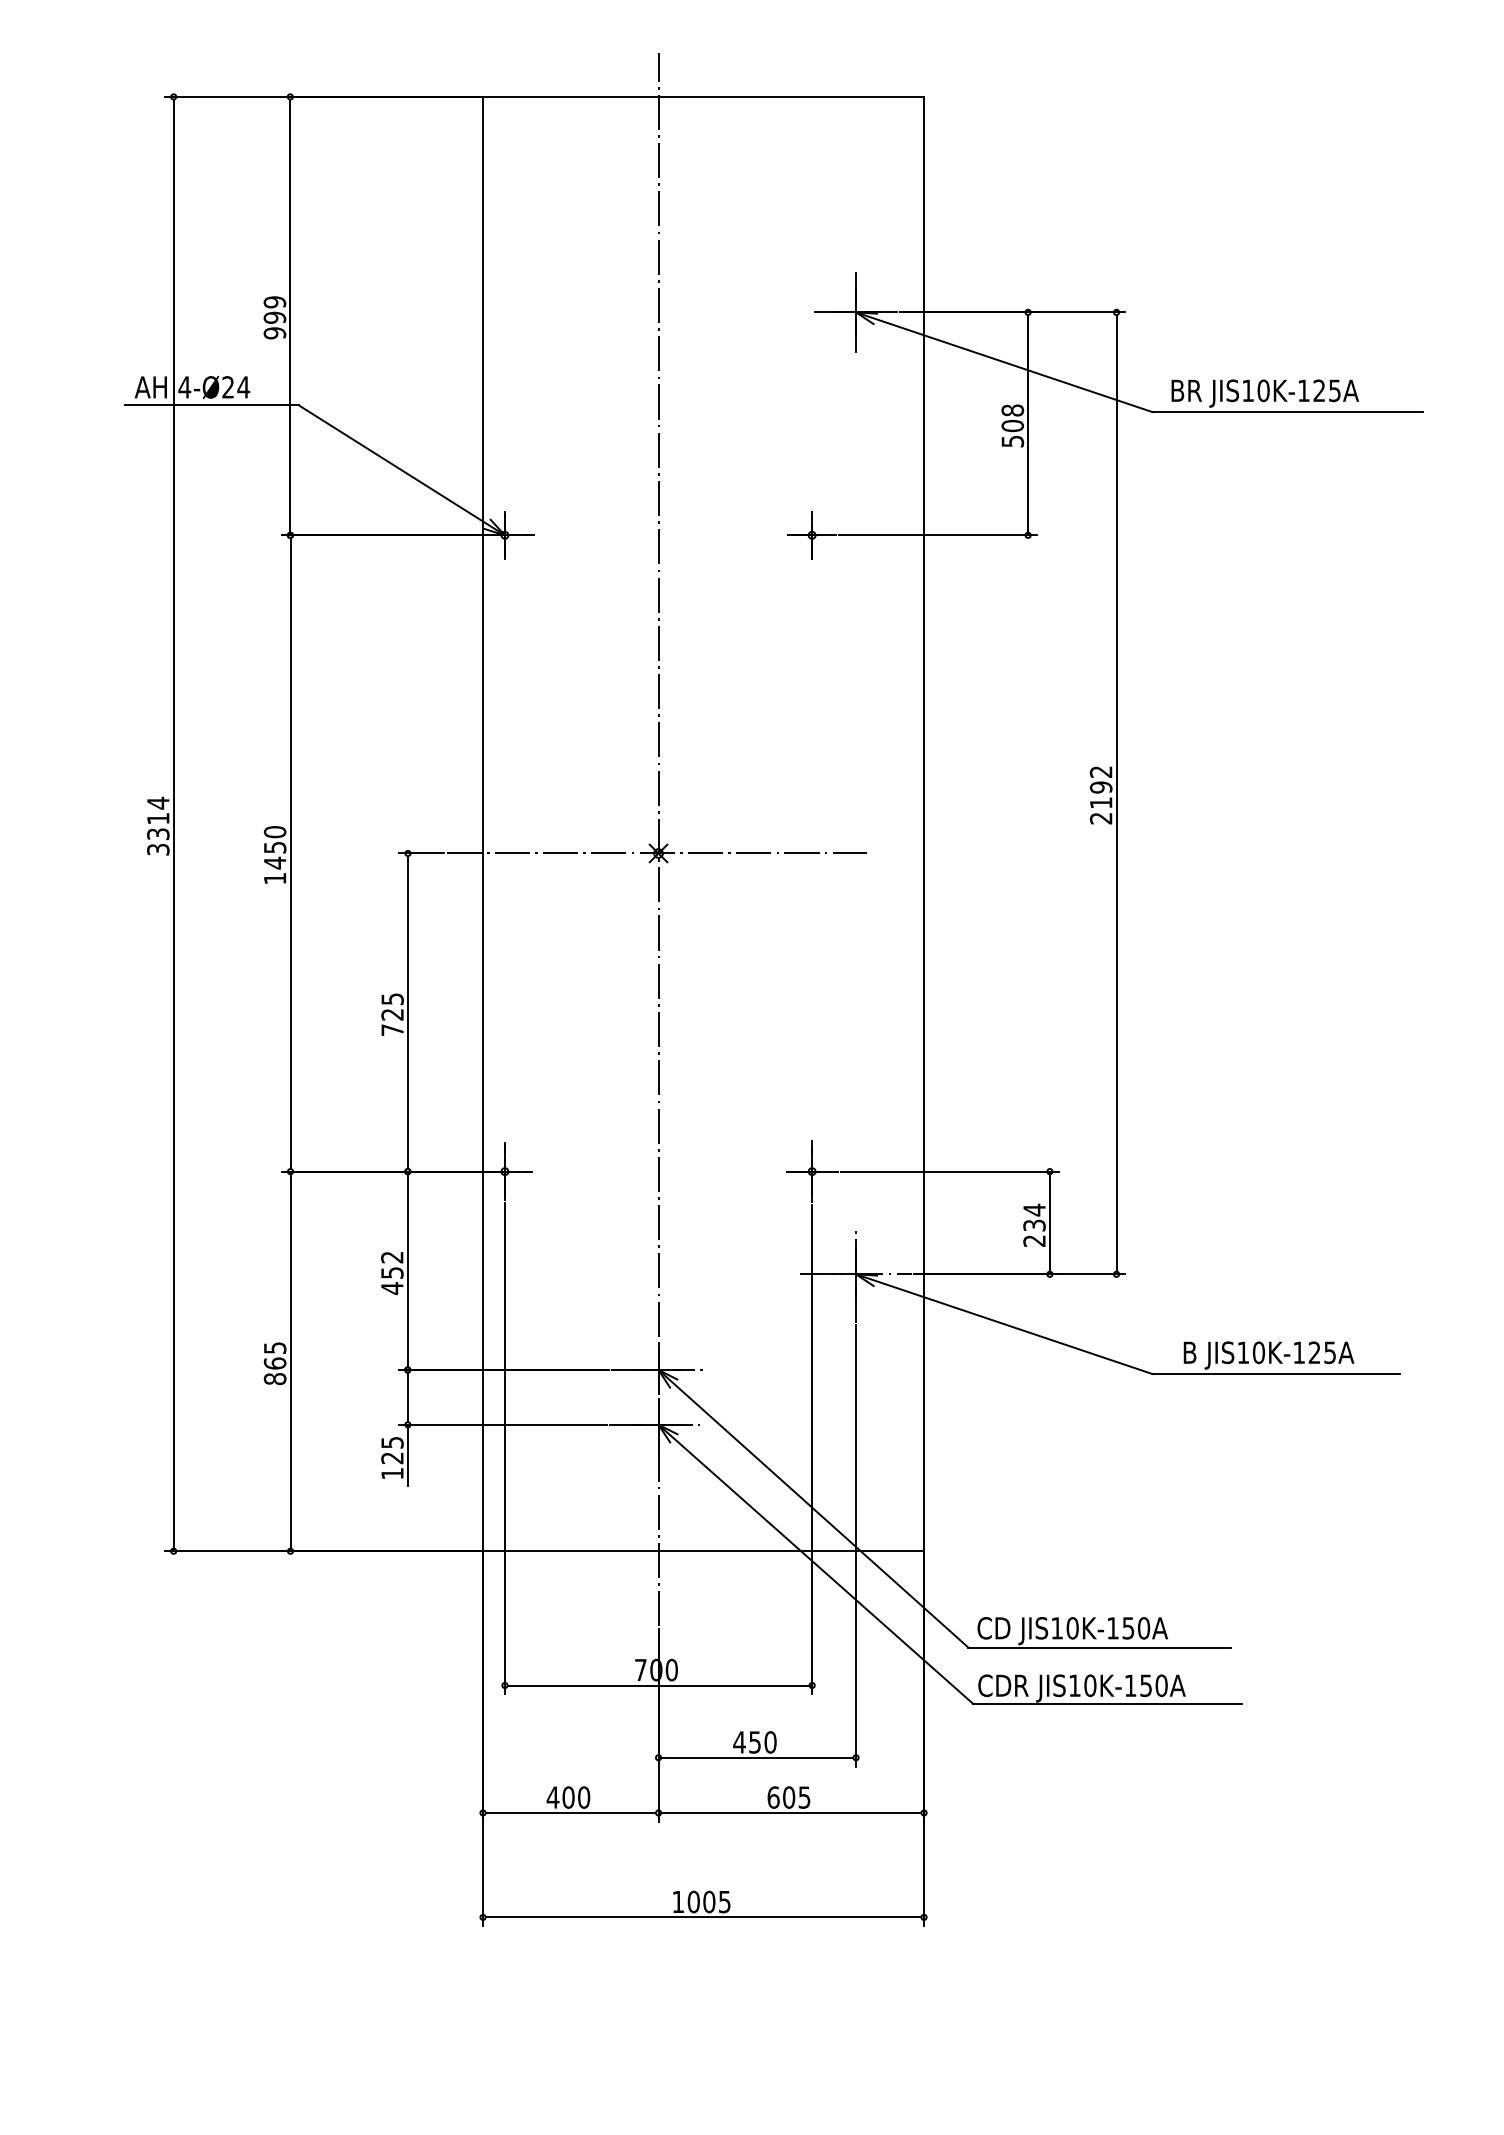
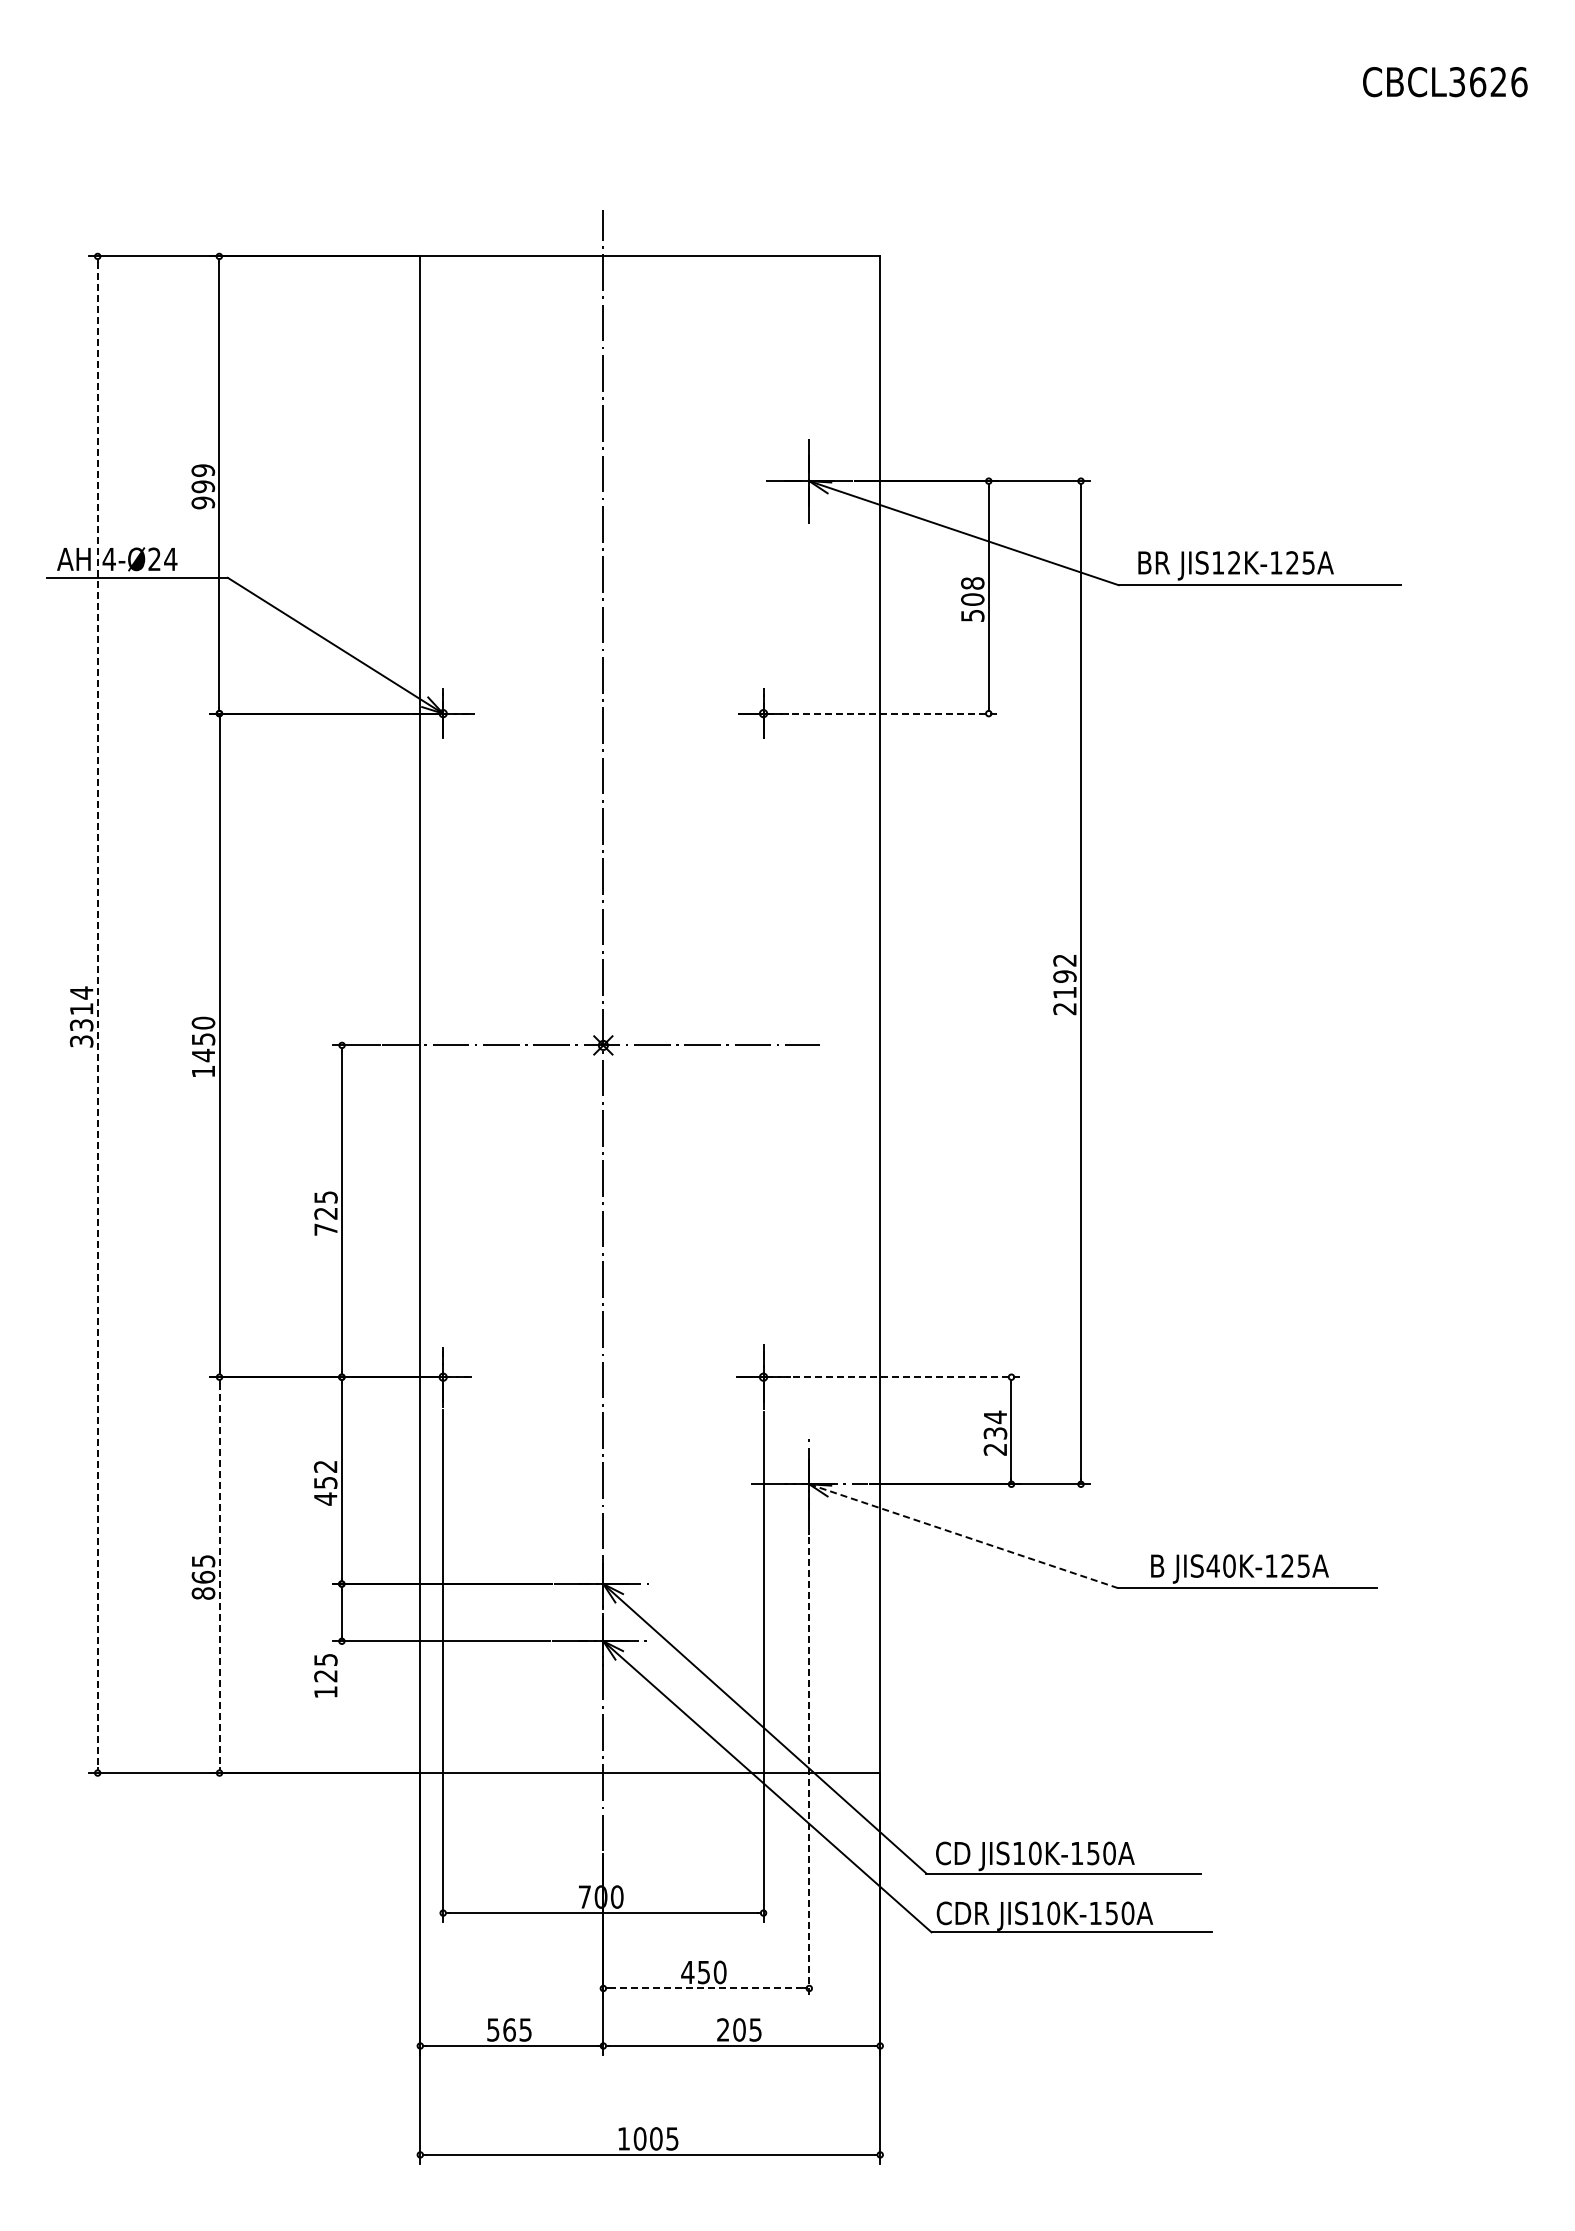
text: (1263, 390) -> (1234, 562), JIS10K-125A -> JIS12K-125A
line: (938, 535) -> (895, 713), solid -> dashed
line: (173, 823) -> (97, 1014), solid -> dashed
line: (949, 1171) -> (906, 1377), solid -> dashed
line: (1004, 1324) -> (964, 1536), solid -> dashed
text: (1242, 1352) -> (1212, 1565), JIS10K-125A -> JIS40K-125A
line: (290, 1361) -> (219, 1575), solid -> dashed
line: (407, 1454) -> (341, 1672), removed
line: (856, 1545) -> (809, 1767), solid -> dashed
line: (757, 1757) -> (706, 1988), solid -> dashed
text: (568, 1797) -> (509, 2029), 400 -> 565
text: (773, 1797) -> (723, 2029), 605 -> 205

